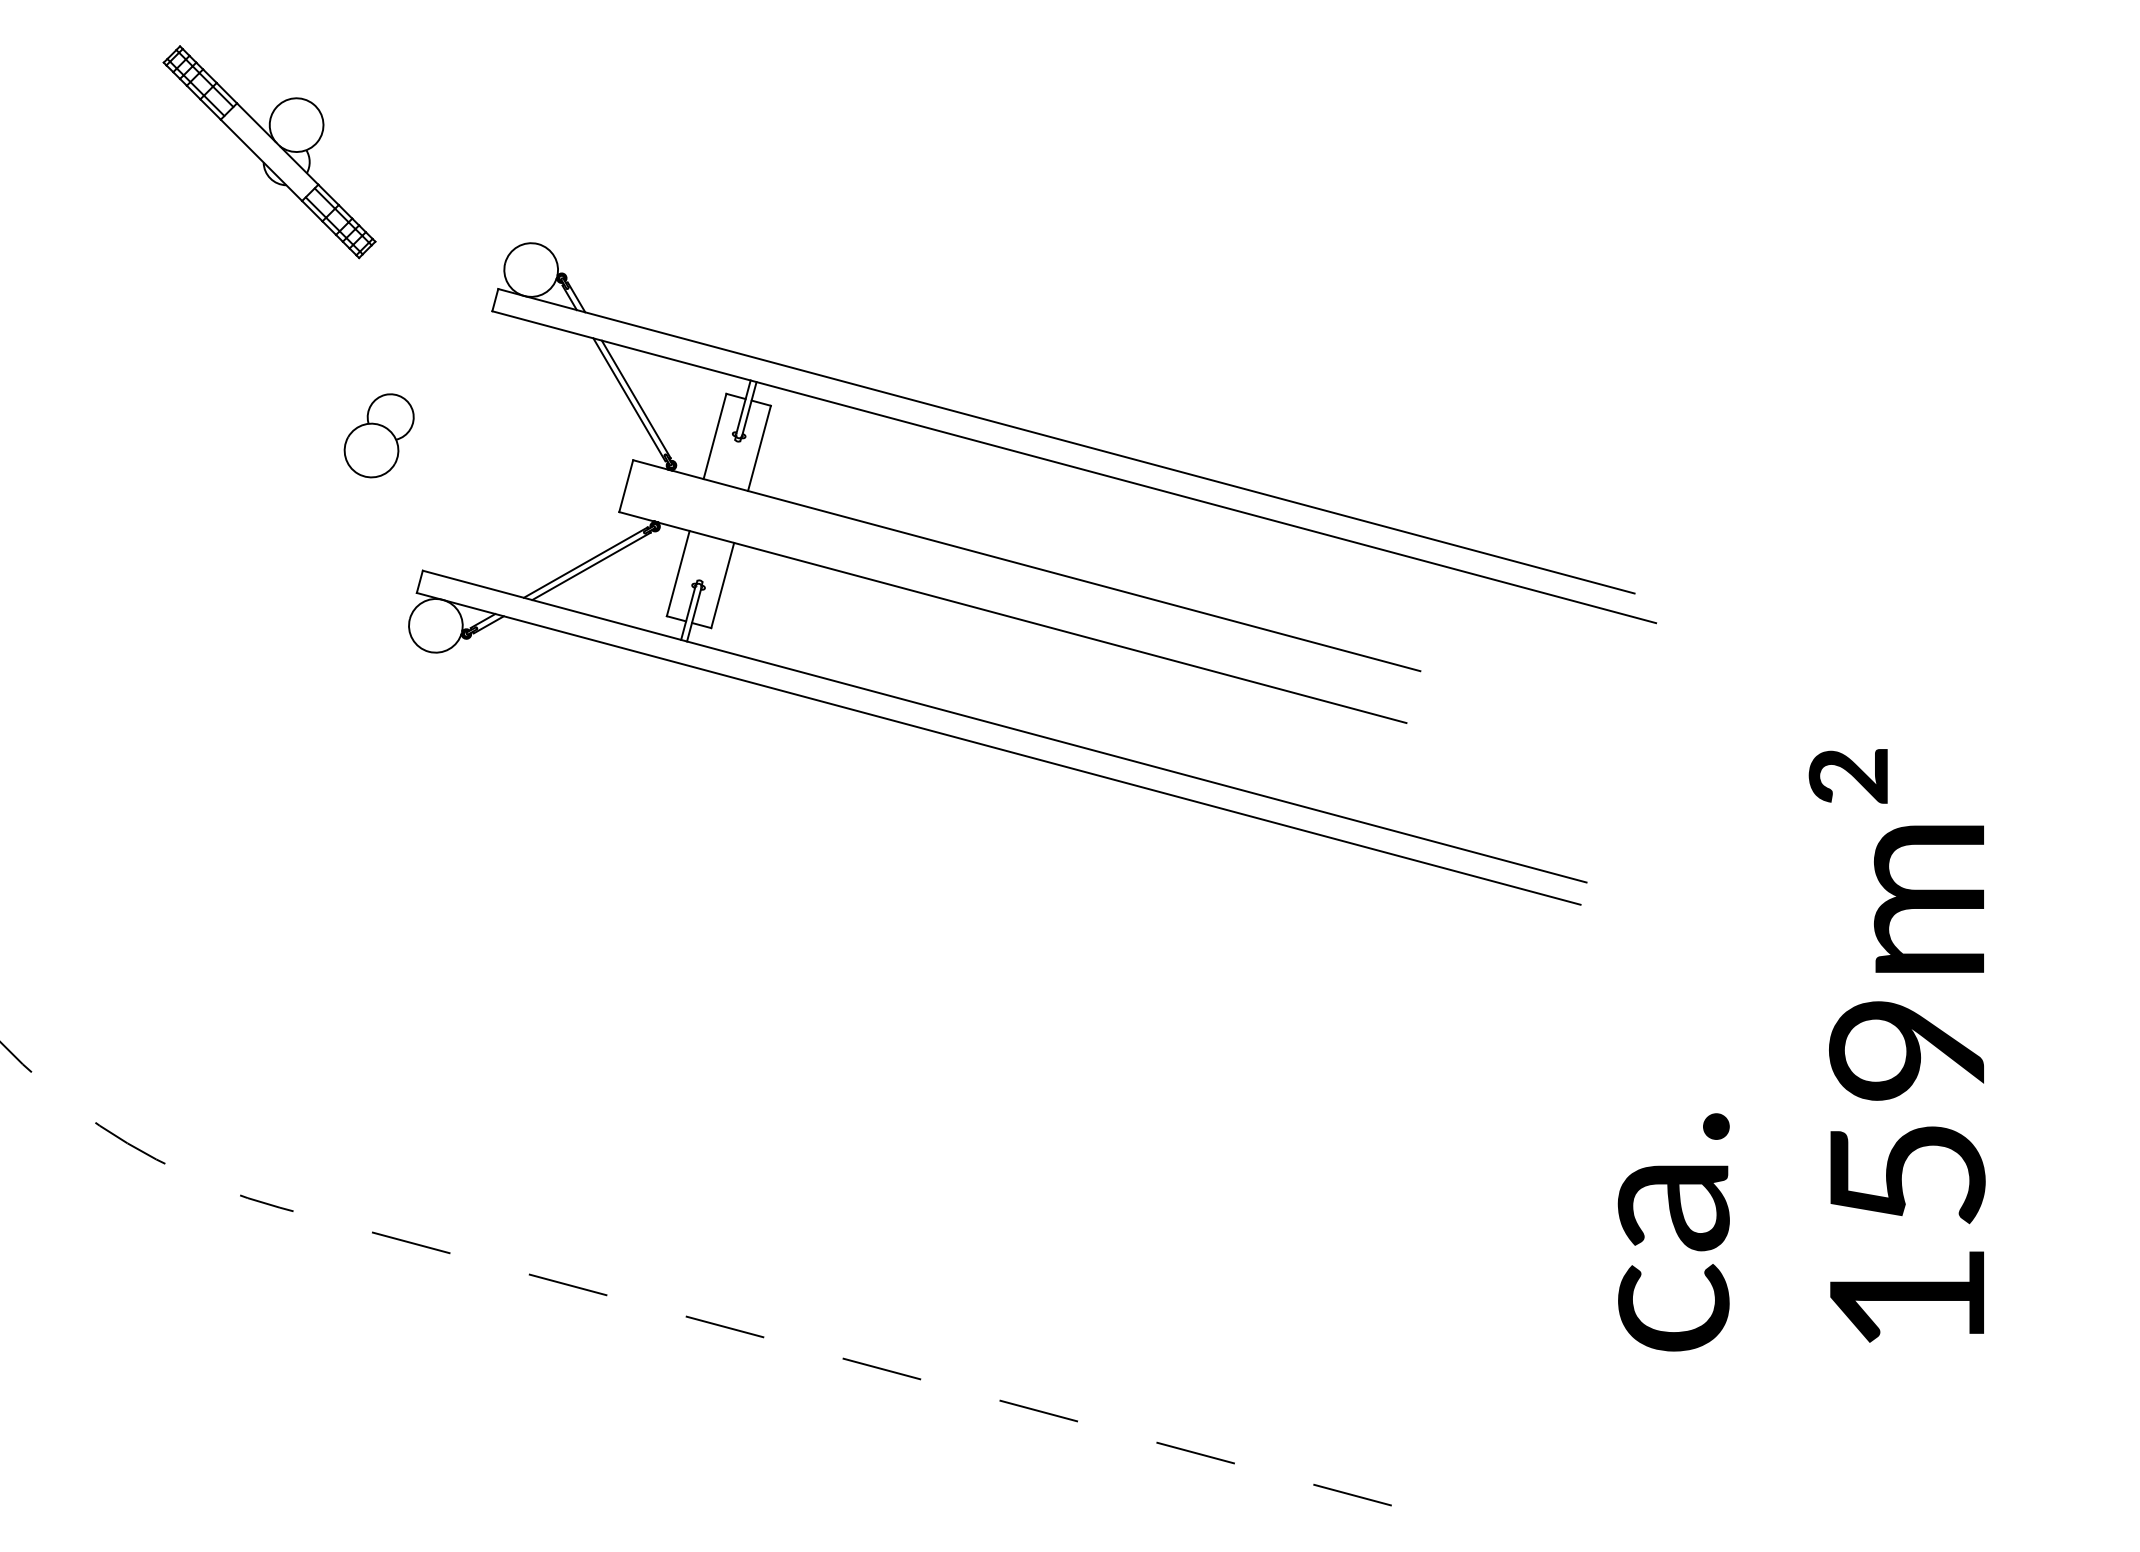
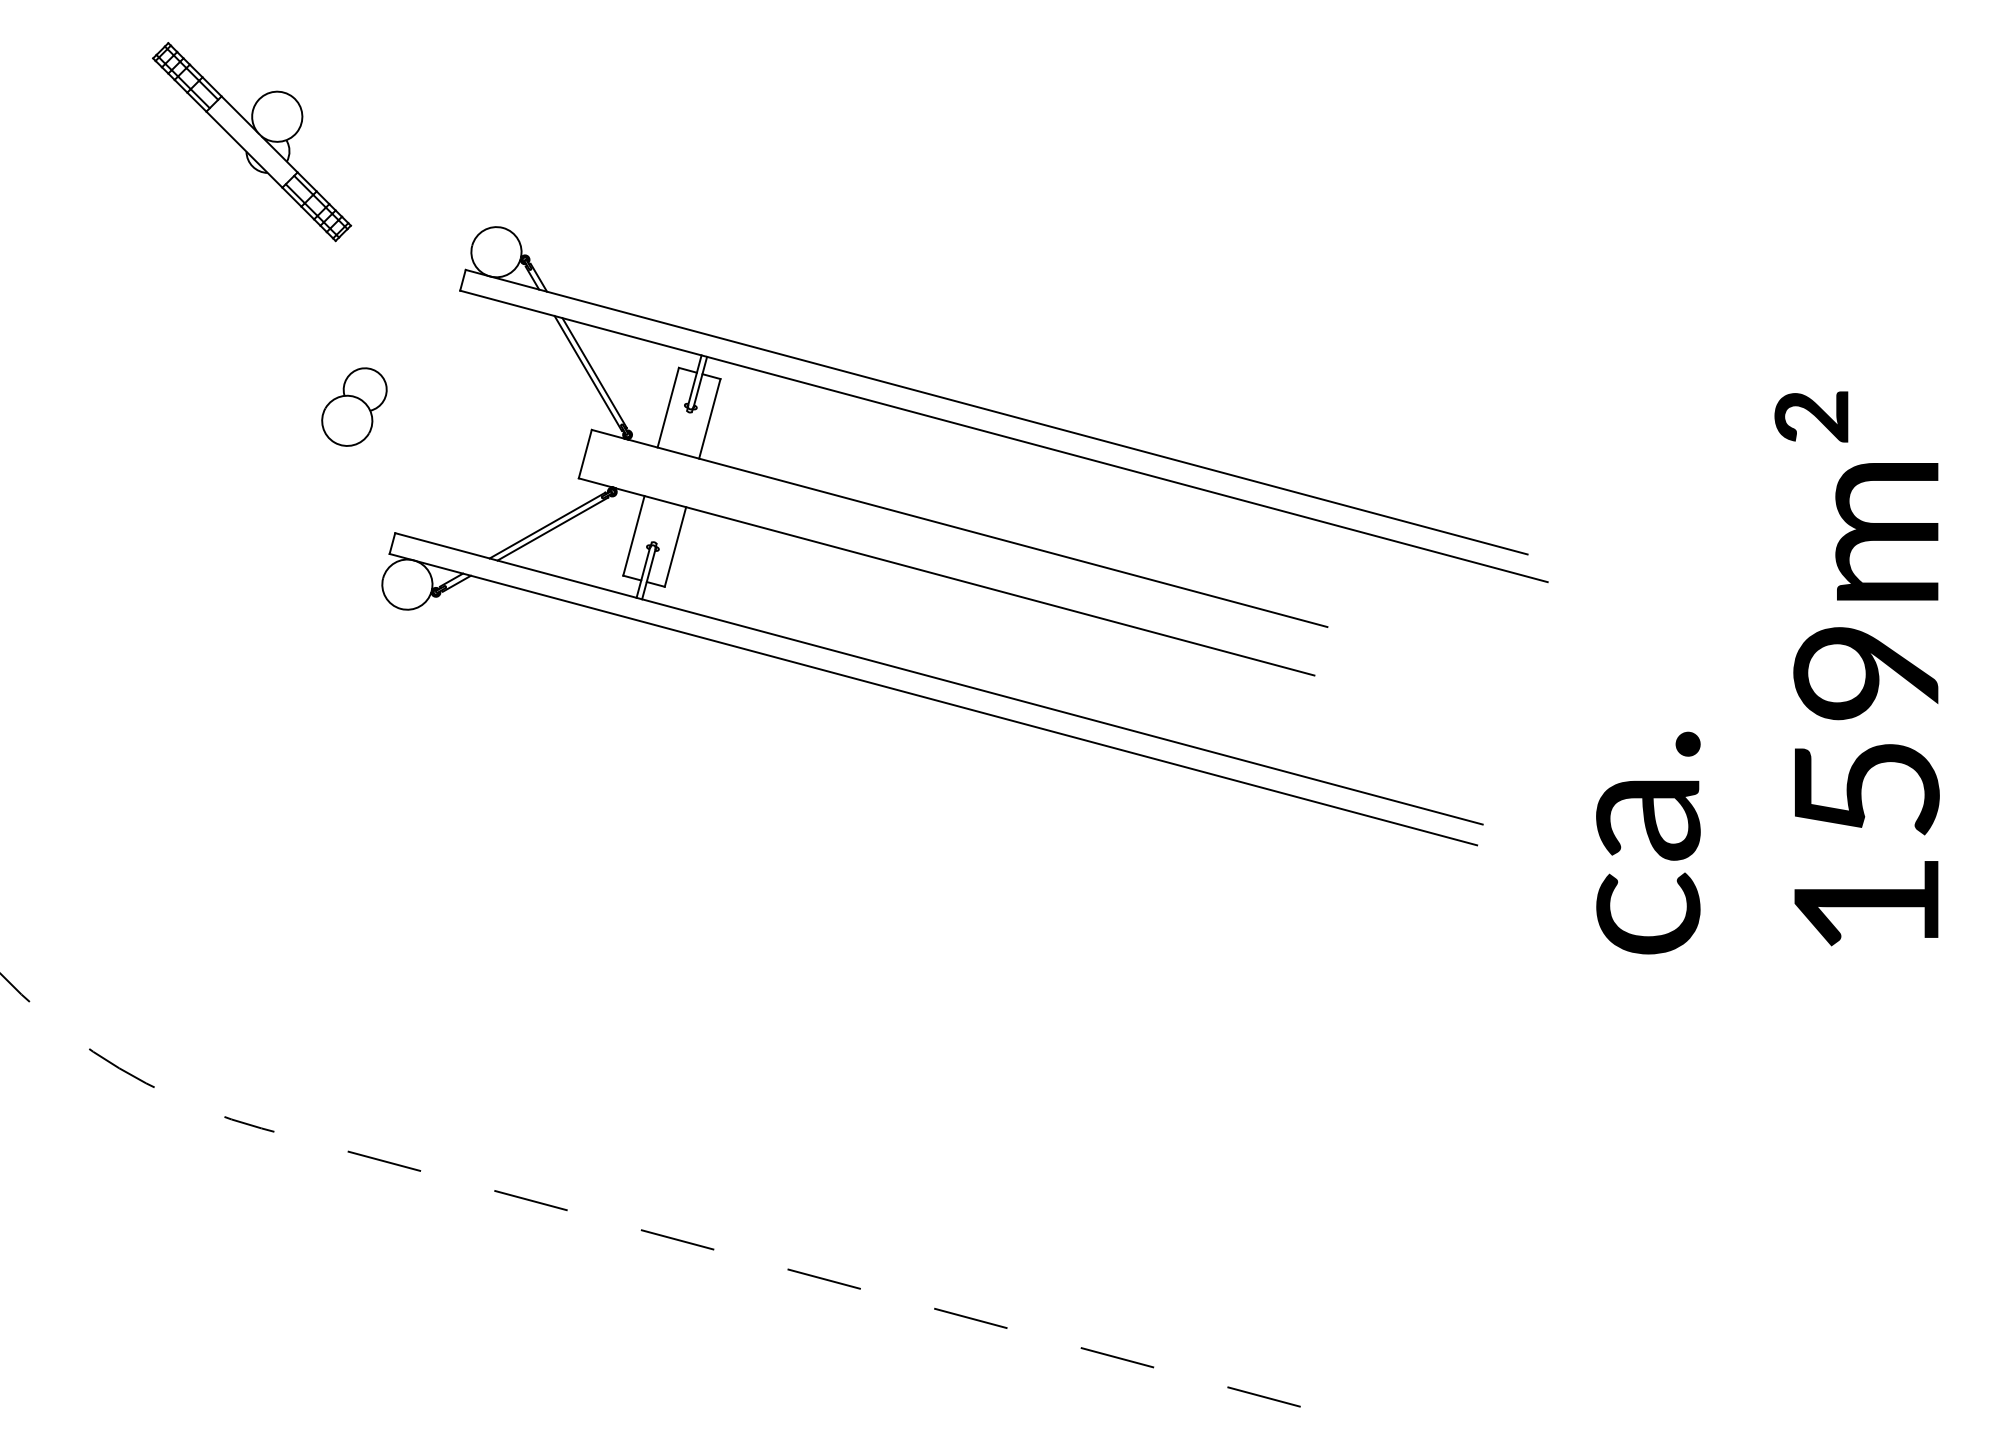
text: (1801, 1050) -> (1767, 673), moved

